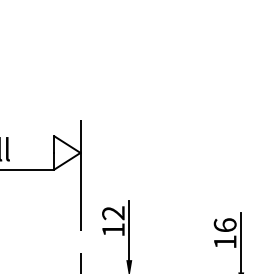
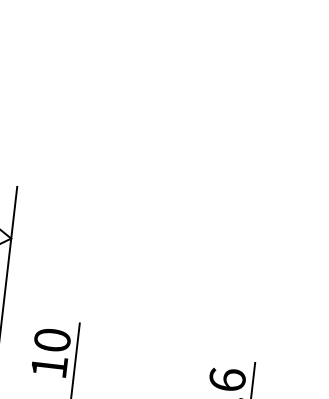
text: (113, 213) -> (52, 340), 12 -> 10

